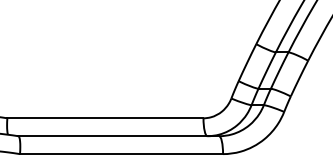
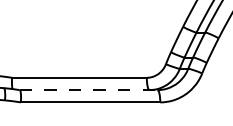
line: (118, 136) -> (88, 90), solid -> dashed

